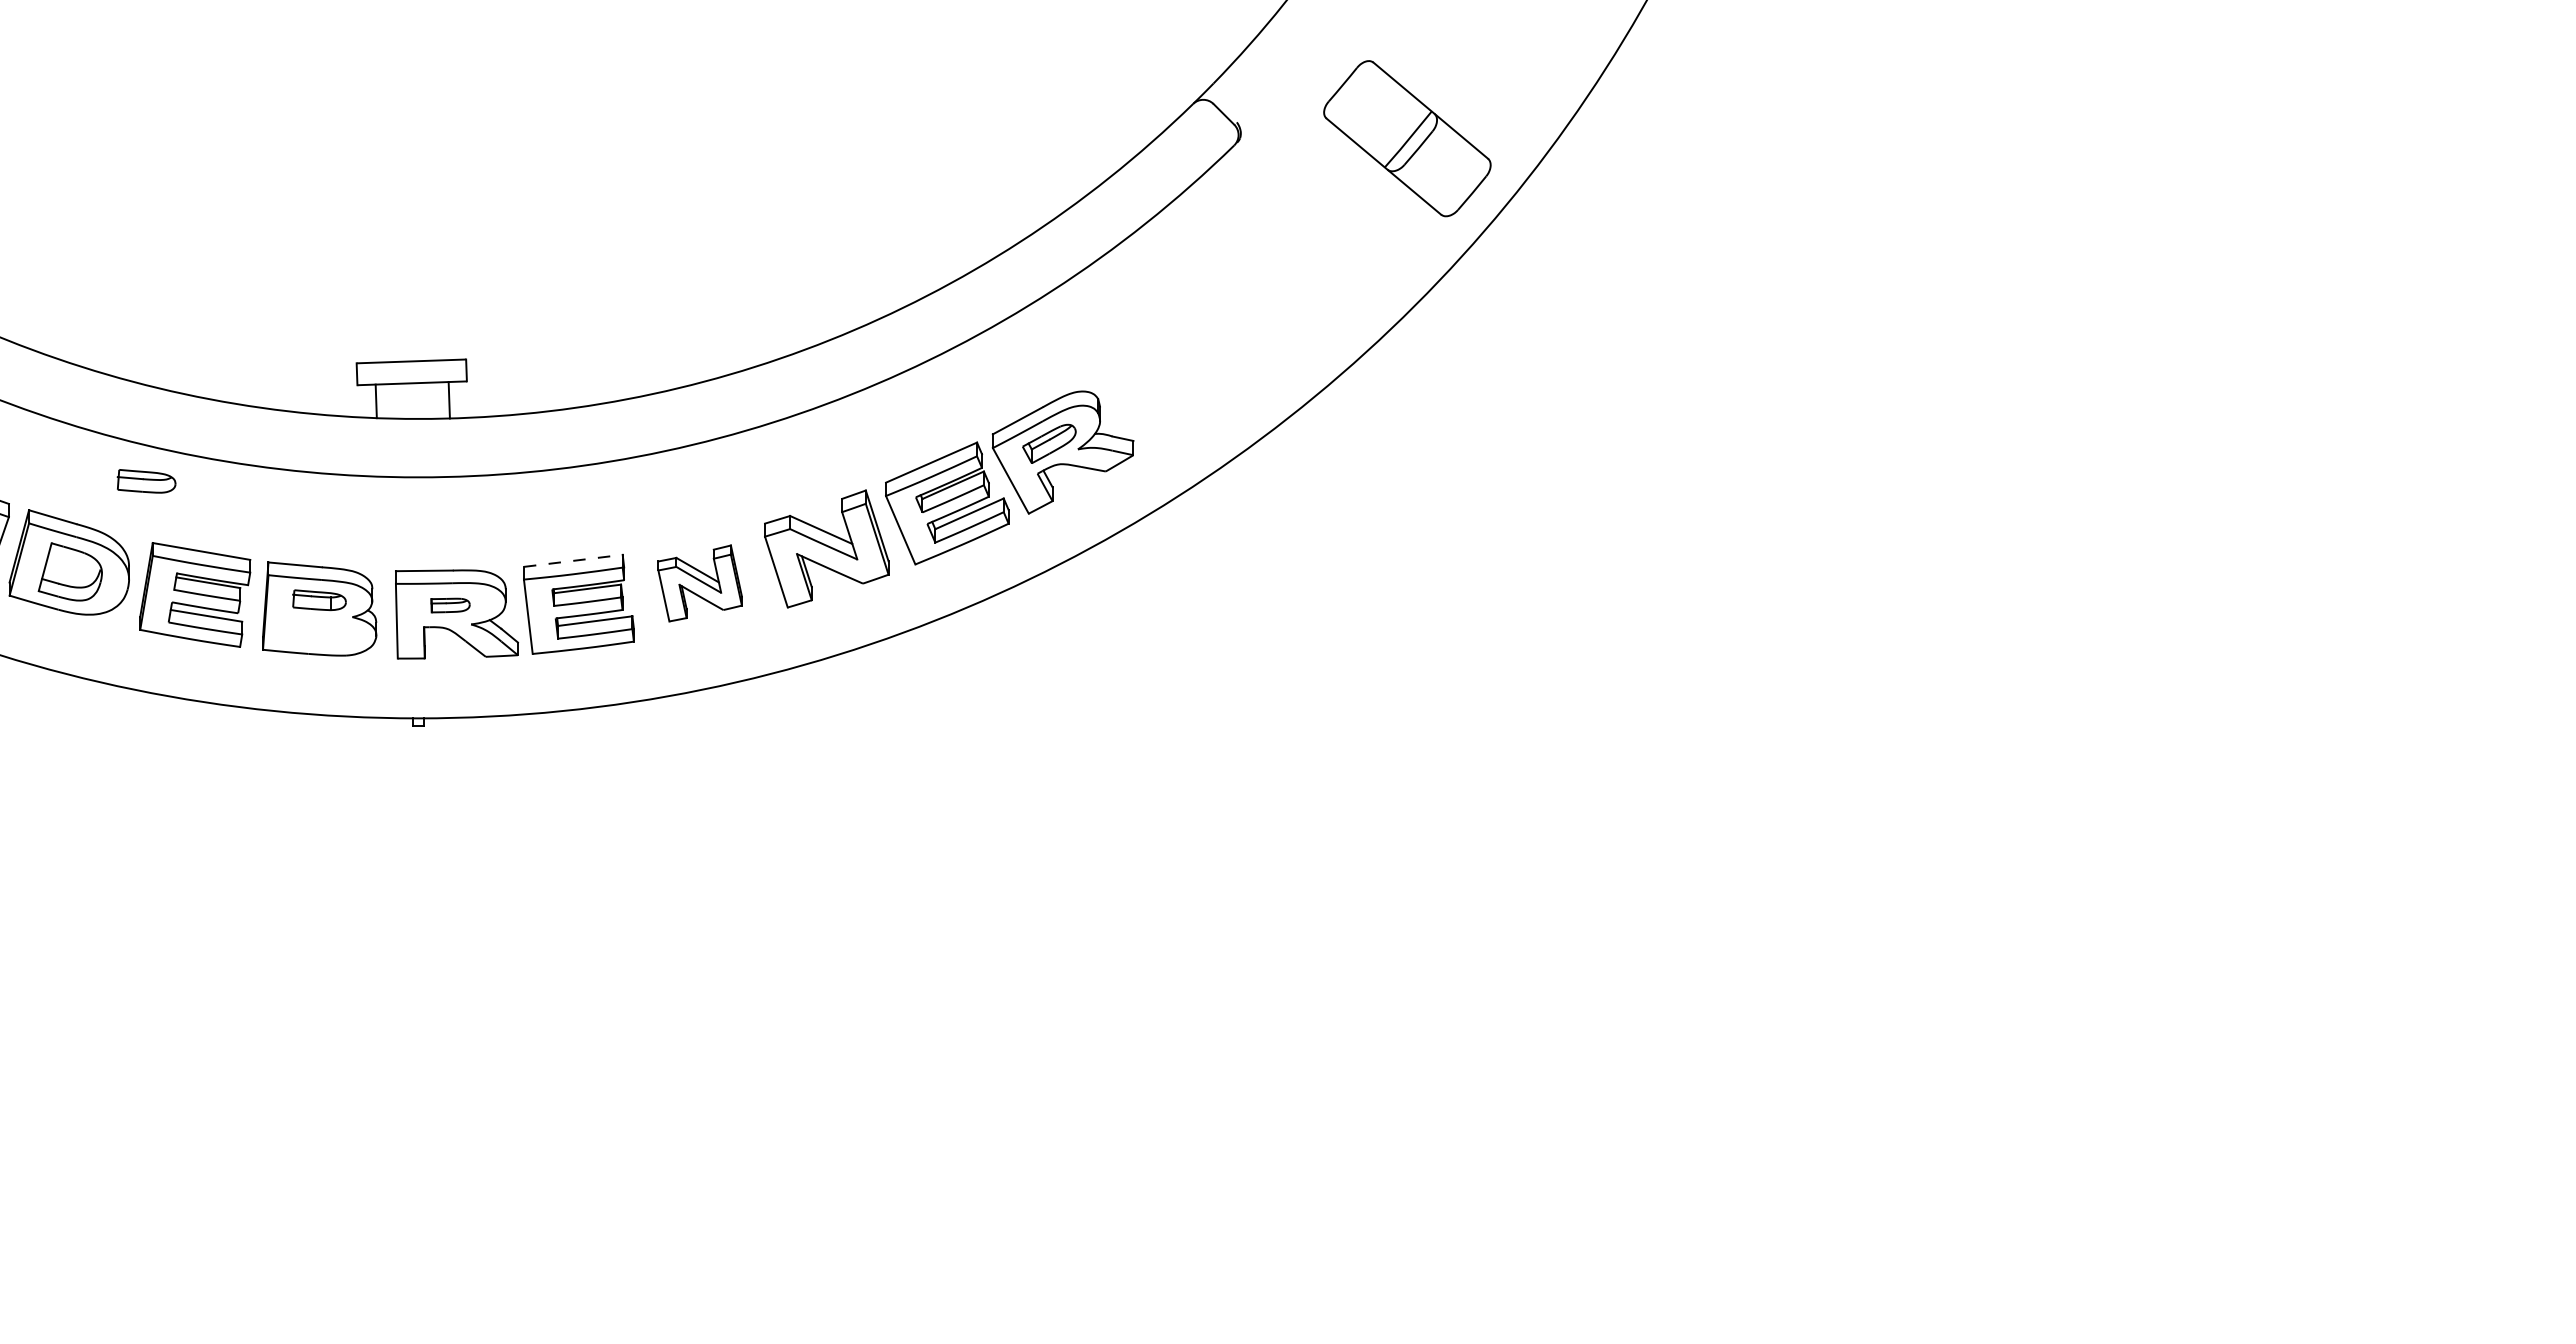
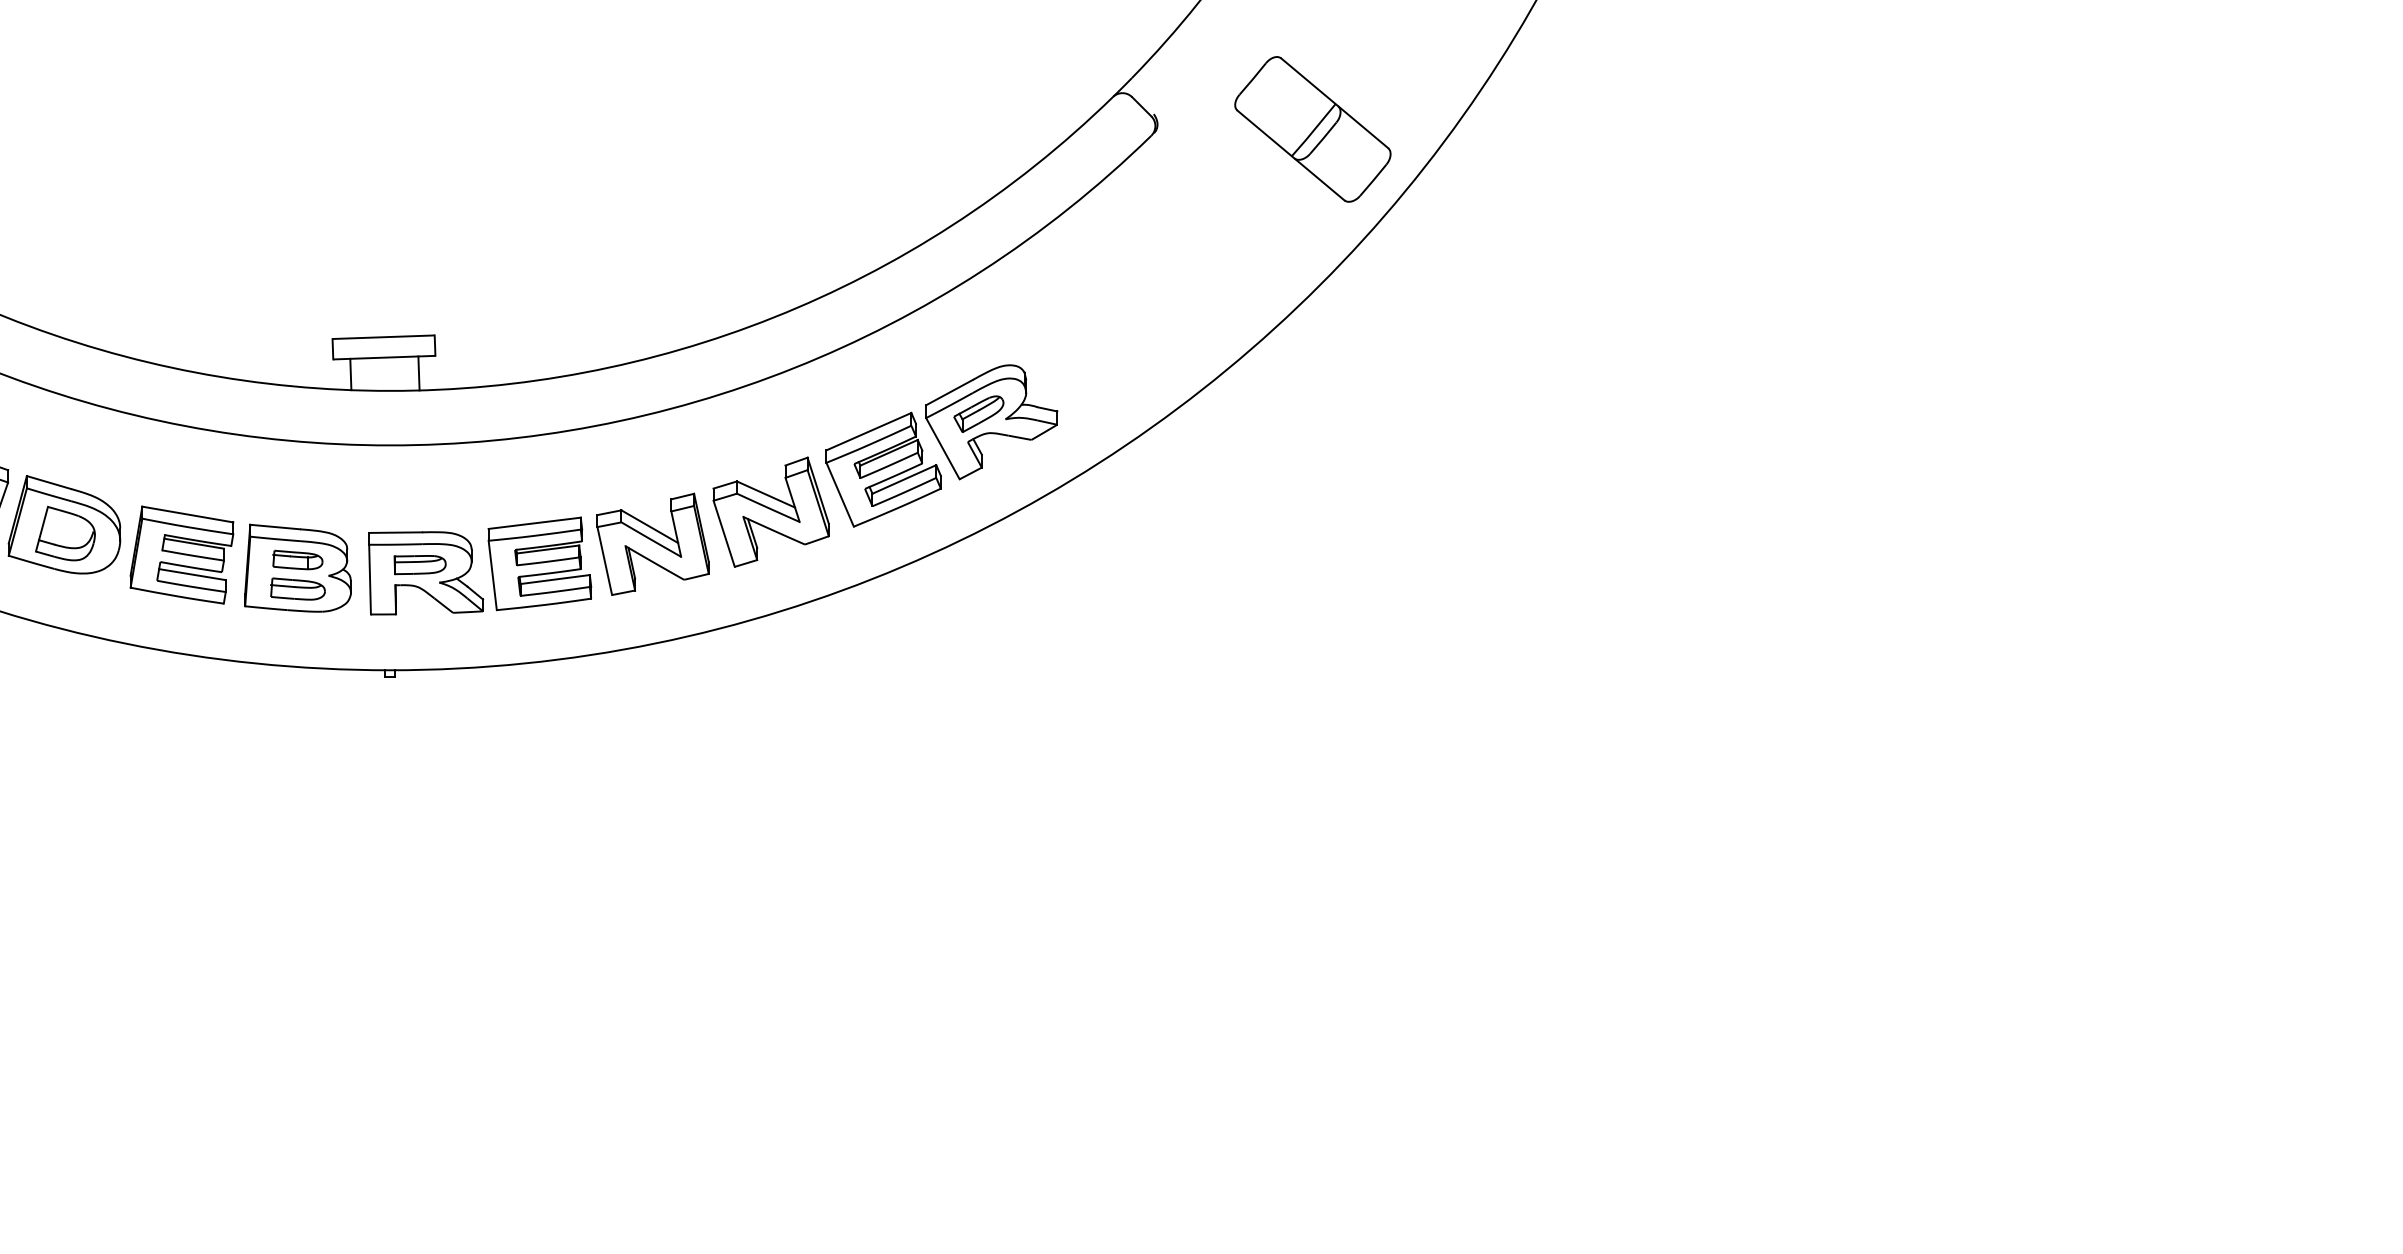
part: (146, 481) -> (297, 589), moved
line: (573, 560) -> (534, 522), dashed -> solid
part: (699, 583) -> (652, 544), size x1.43
part: (450, 605) -> (420, 564), size x1.43

